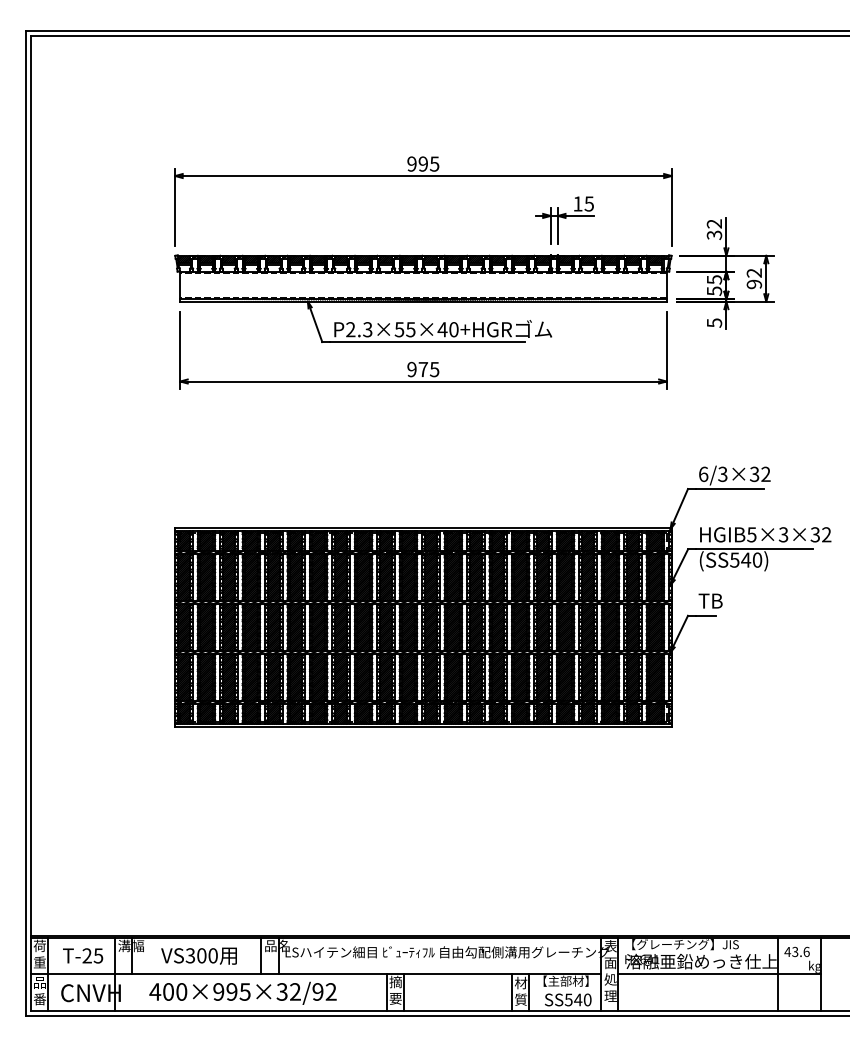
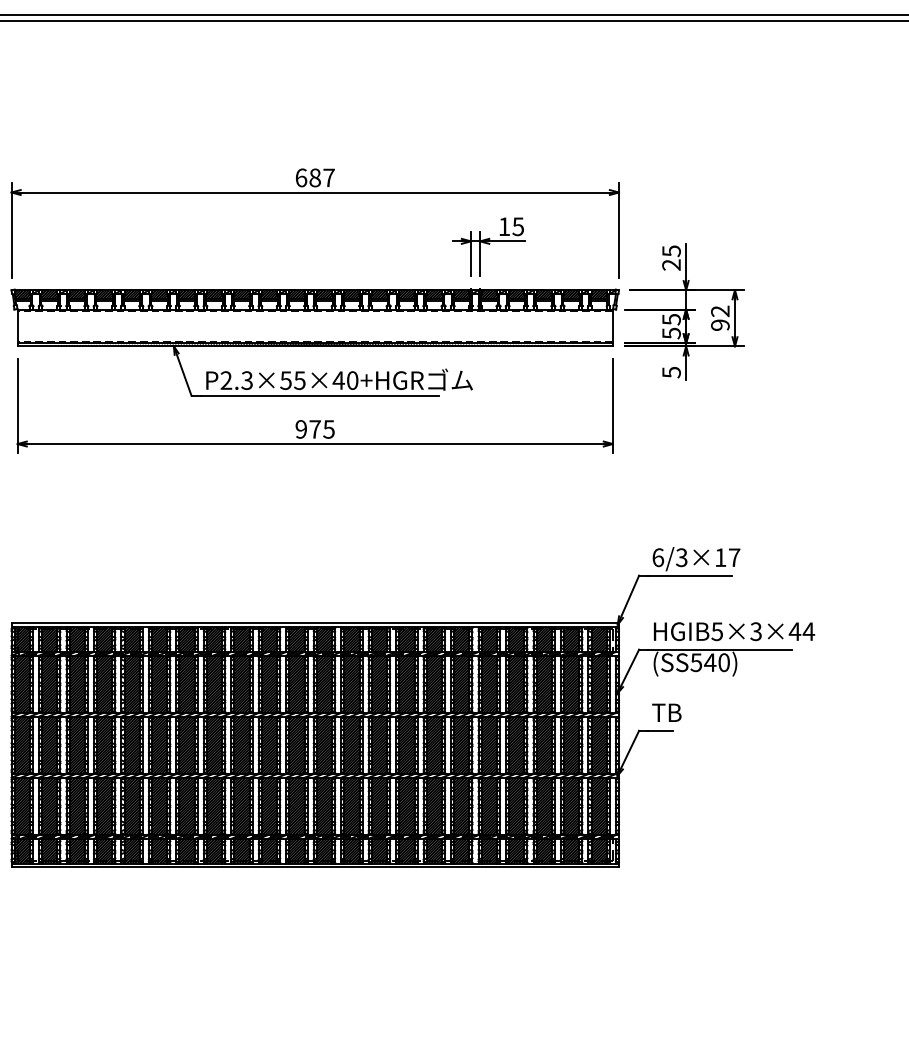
text: (423, 163) -> (315, 177), 995 -> 687
text: (714, 229) -> (671, 257), 32 -> 25
text: (760, 474) -> (727, 557), 6/3×32 -> 6/3×17
text: (820, 534) -> (801, 631), HGIB5×3×32 -> HGIB5×3×44

